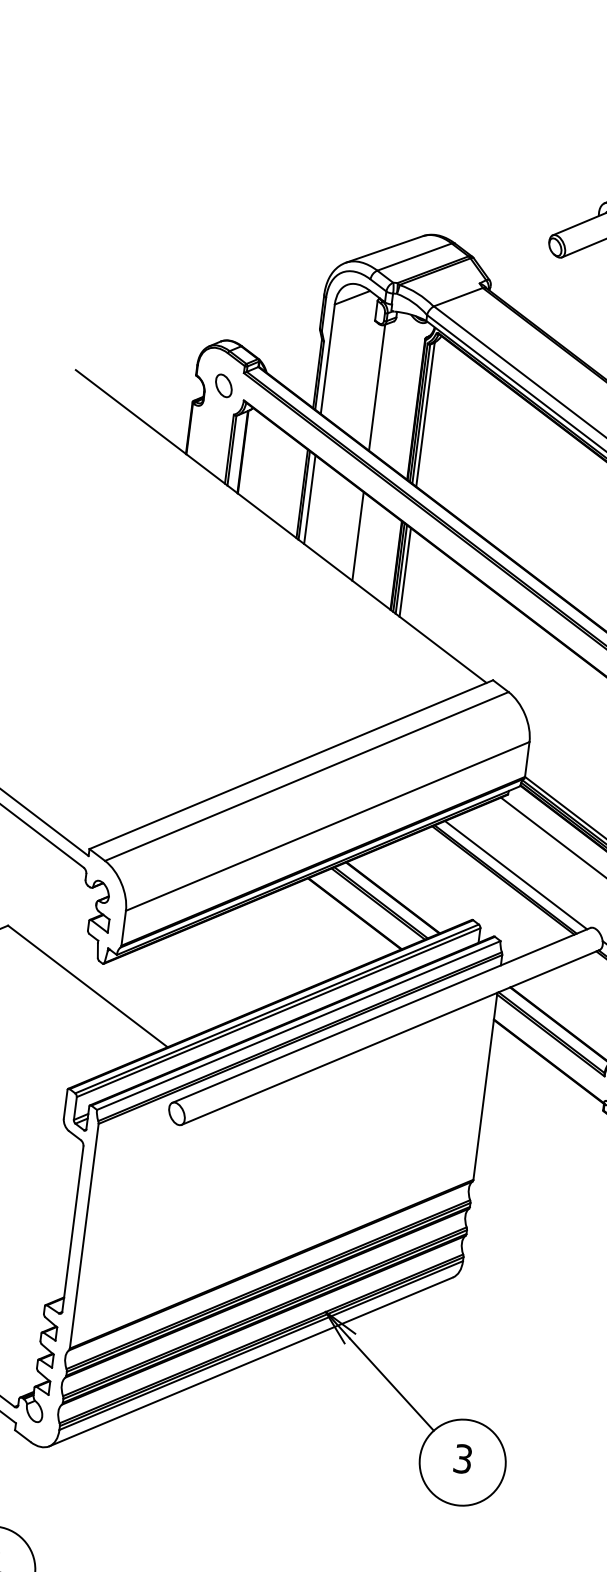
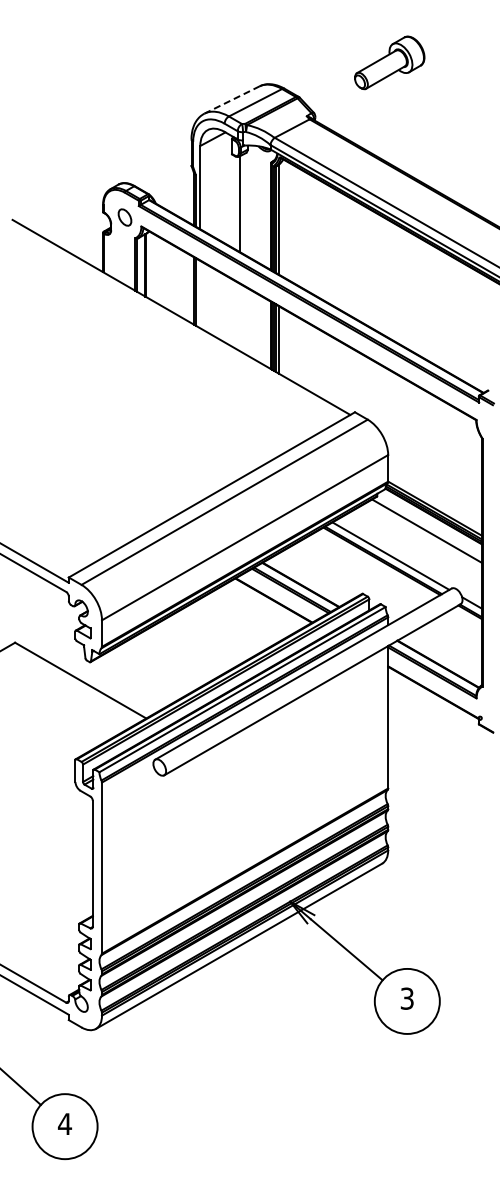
line: (384, 248) -> (232, 99), solid -> dashed
line: (310, 499) -> (200, 294), removed
line: (357, 536) -> (239, 317), removed

